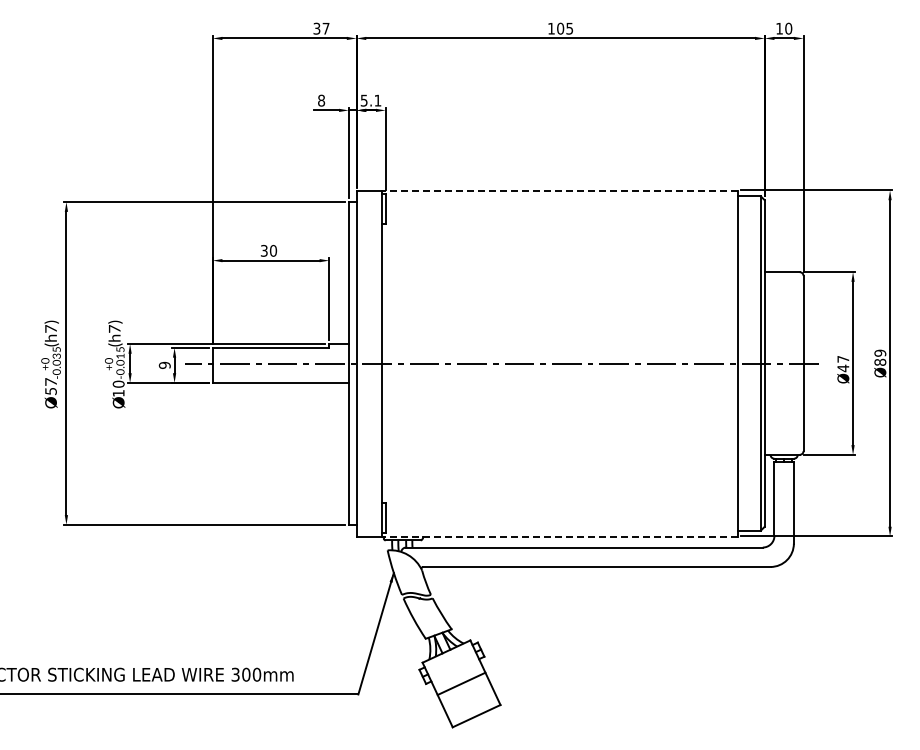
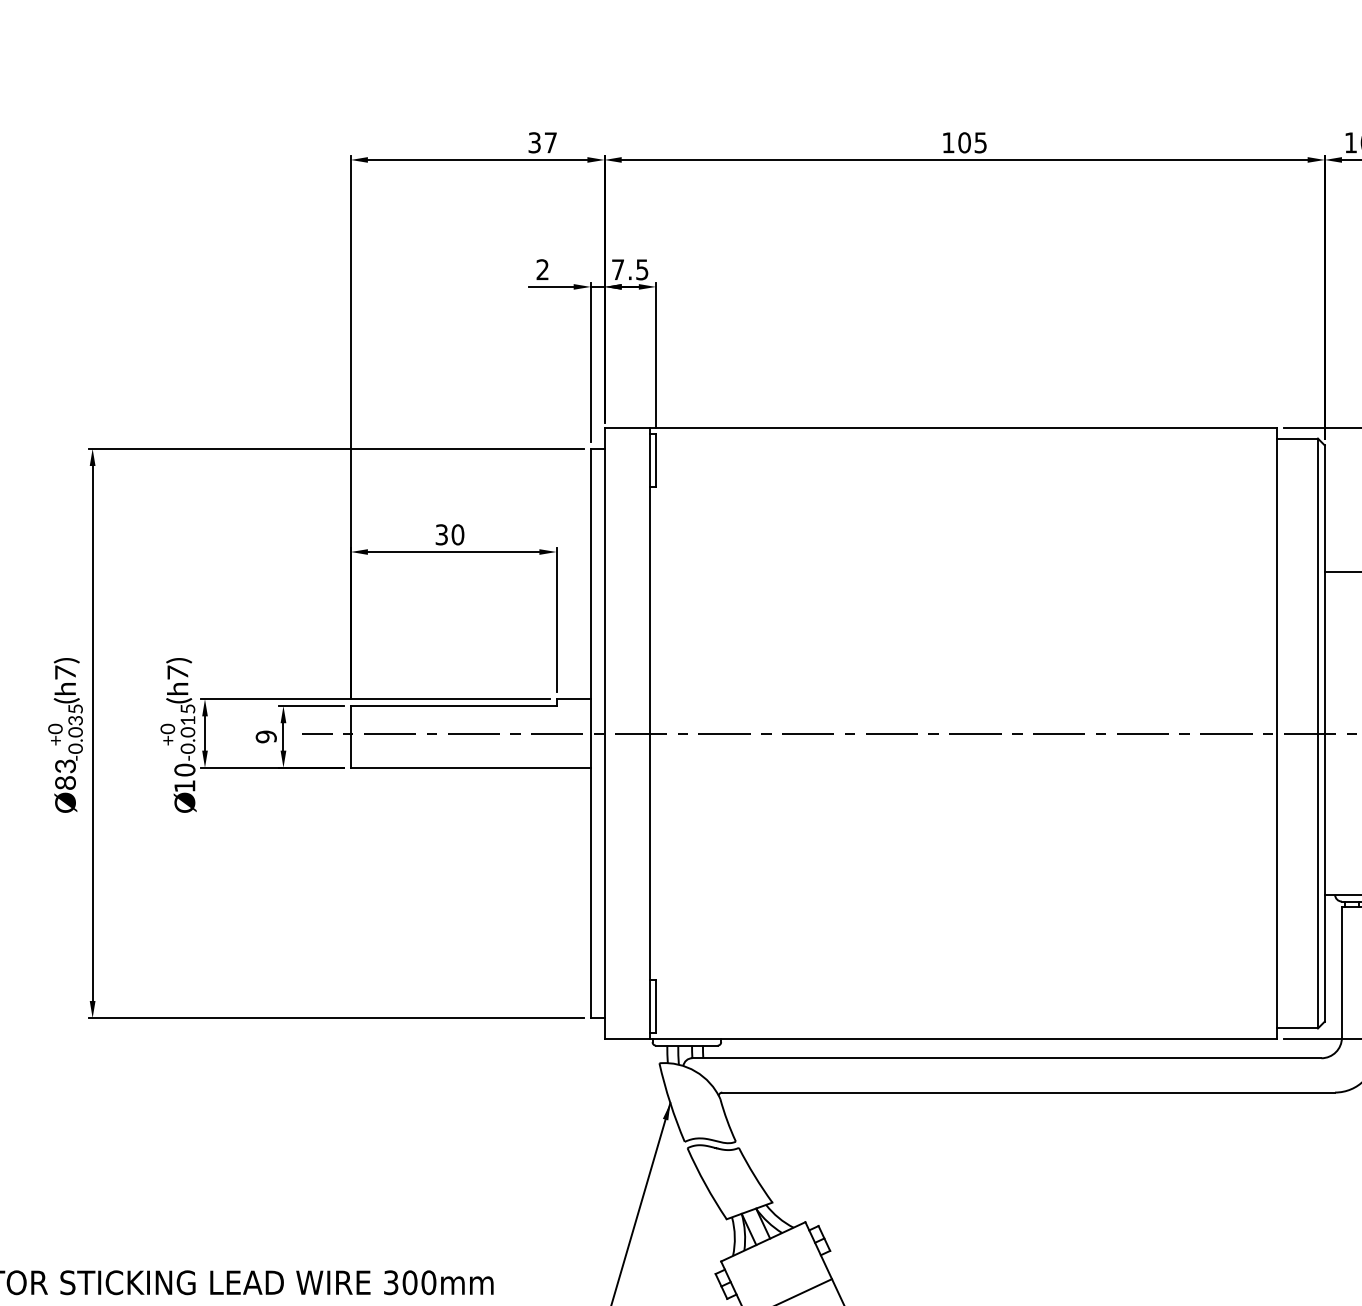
text: (321, 100) -> (542, 269), 8 -> 2
text: (370, 100) -> (629, 269), 5.1 -> 7.5
line: (559, 190) -> (962, 428), dashed -> solid
text: (50, 386) -> (64, 774), Ø57 -> Ø83
line: (559, 536) -> (962, 1038), dashed -> solid

